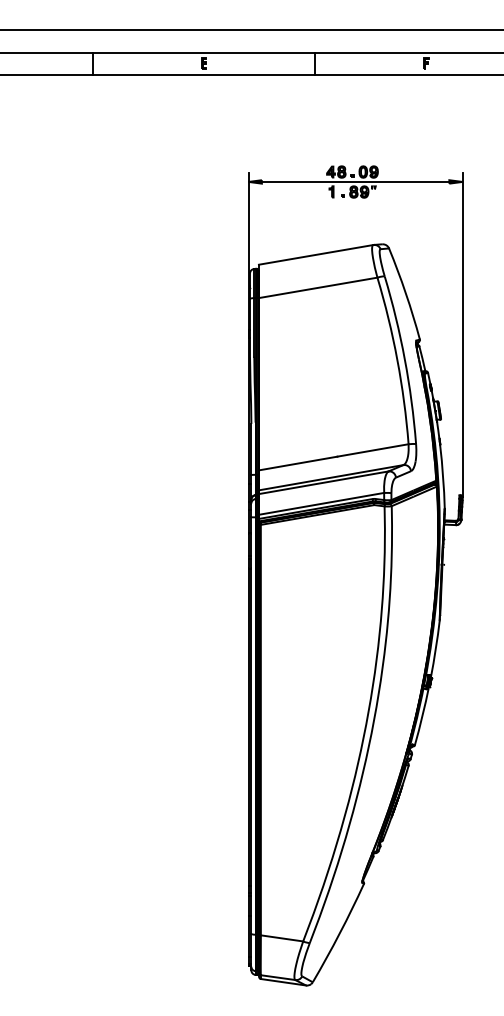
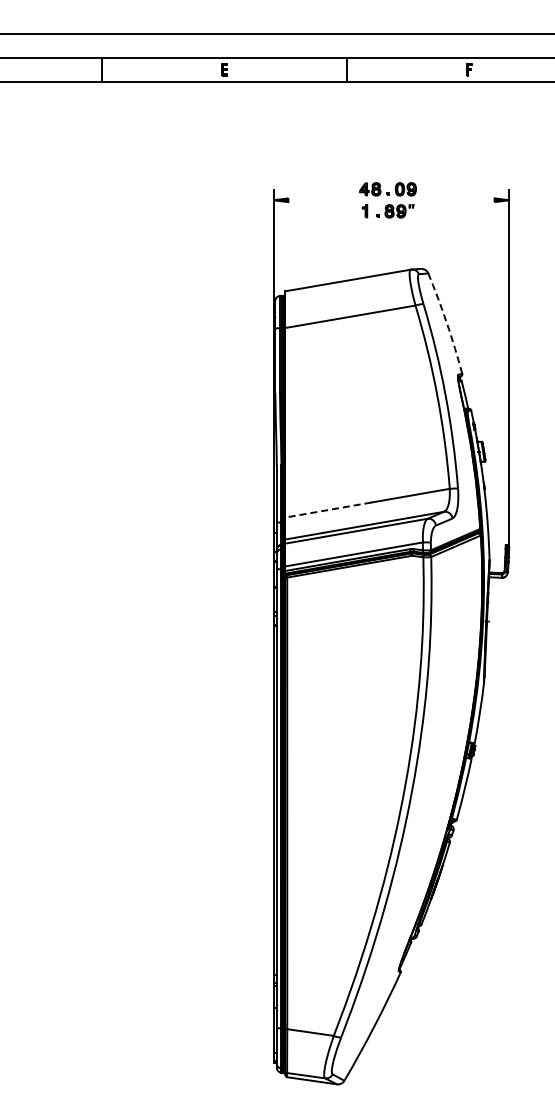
line: (355, 182) -> (391, 200), removed
arc: (405, 293) -> (446, 323), solid -> dashed
line: (298, 463) -> (328, 510), solid -> dashed

